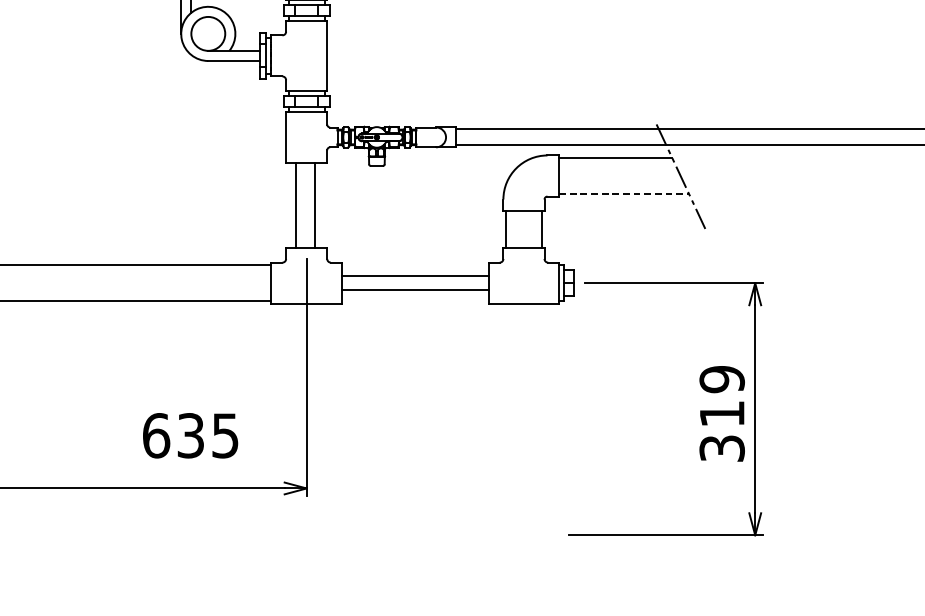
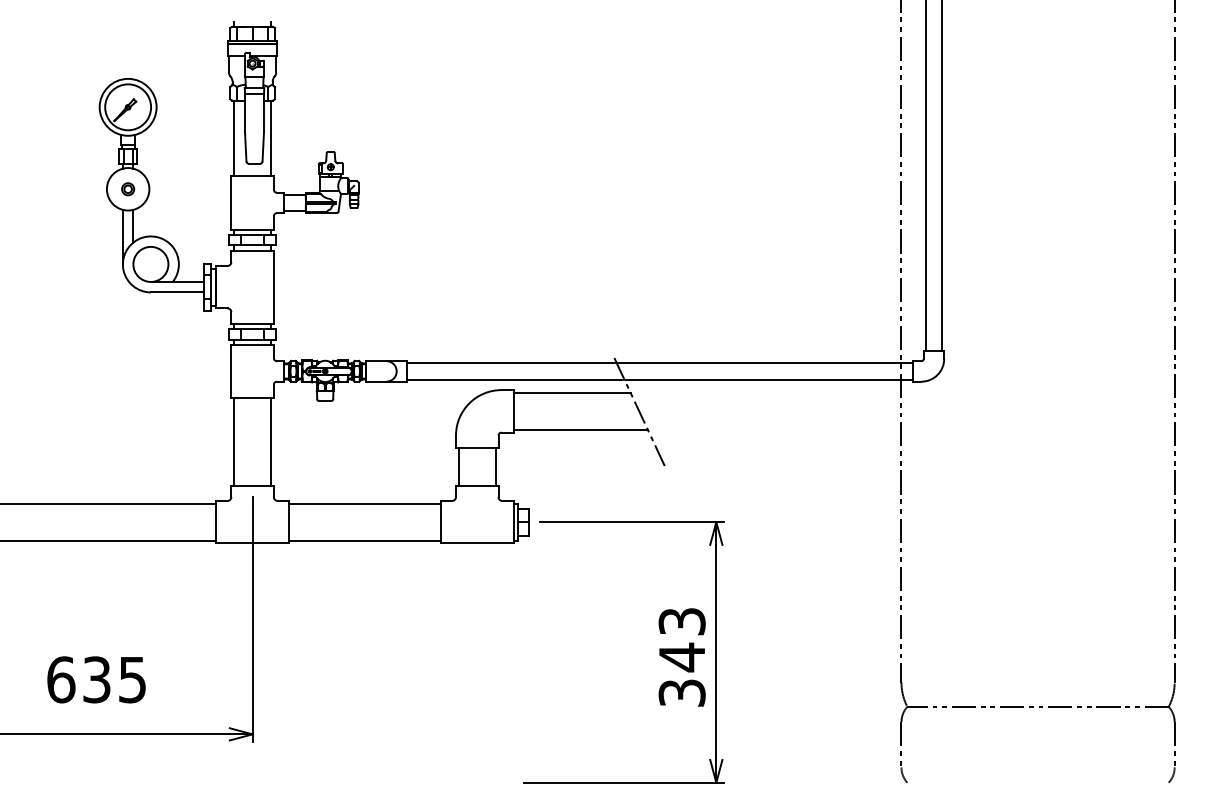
line: (624, 193) -> (581, 429), dashed -> solid
line: (296, 205) -> (271, 441), moved
line: (315, 205) -> (234, 441), moved
line: (414, 275) -> (364, 540), moved
line: (414, 289) -> (364, 503), moved
text: (721, 396) -> (681, 639), 319 -> 343
text: (190, 435) -> (96, 679), moved

